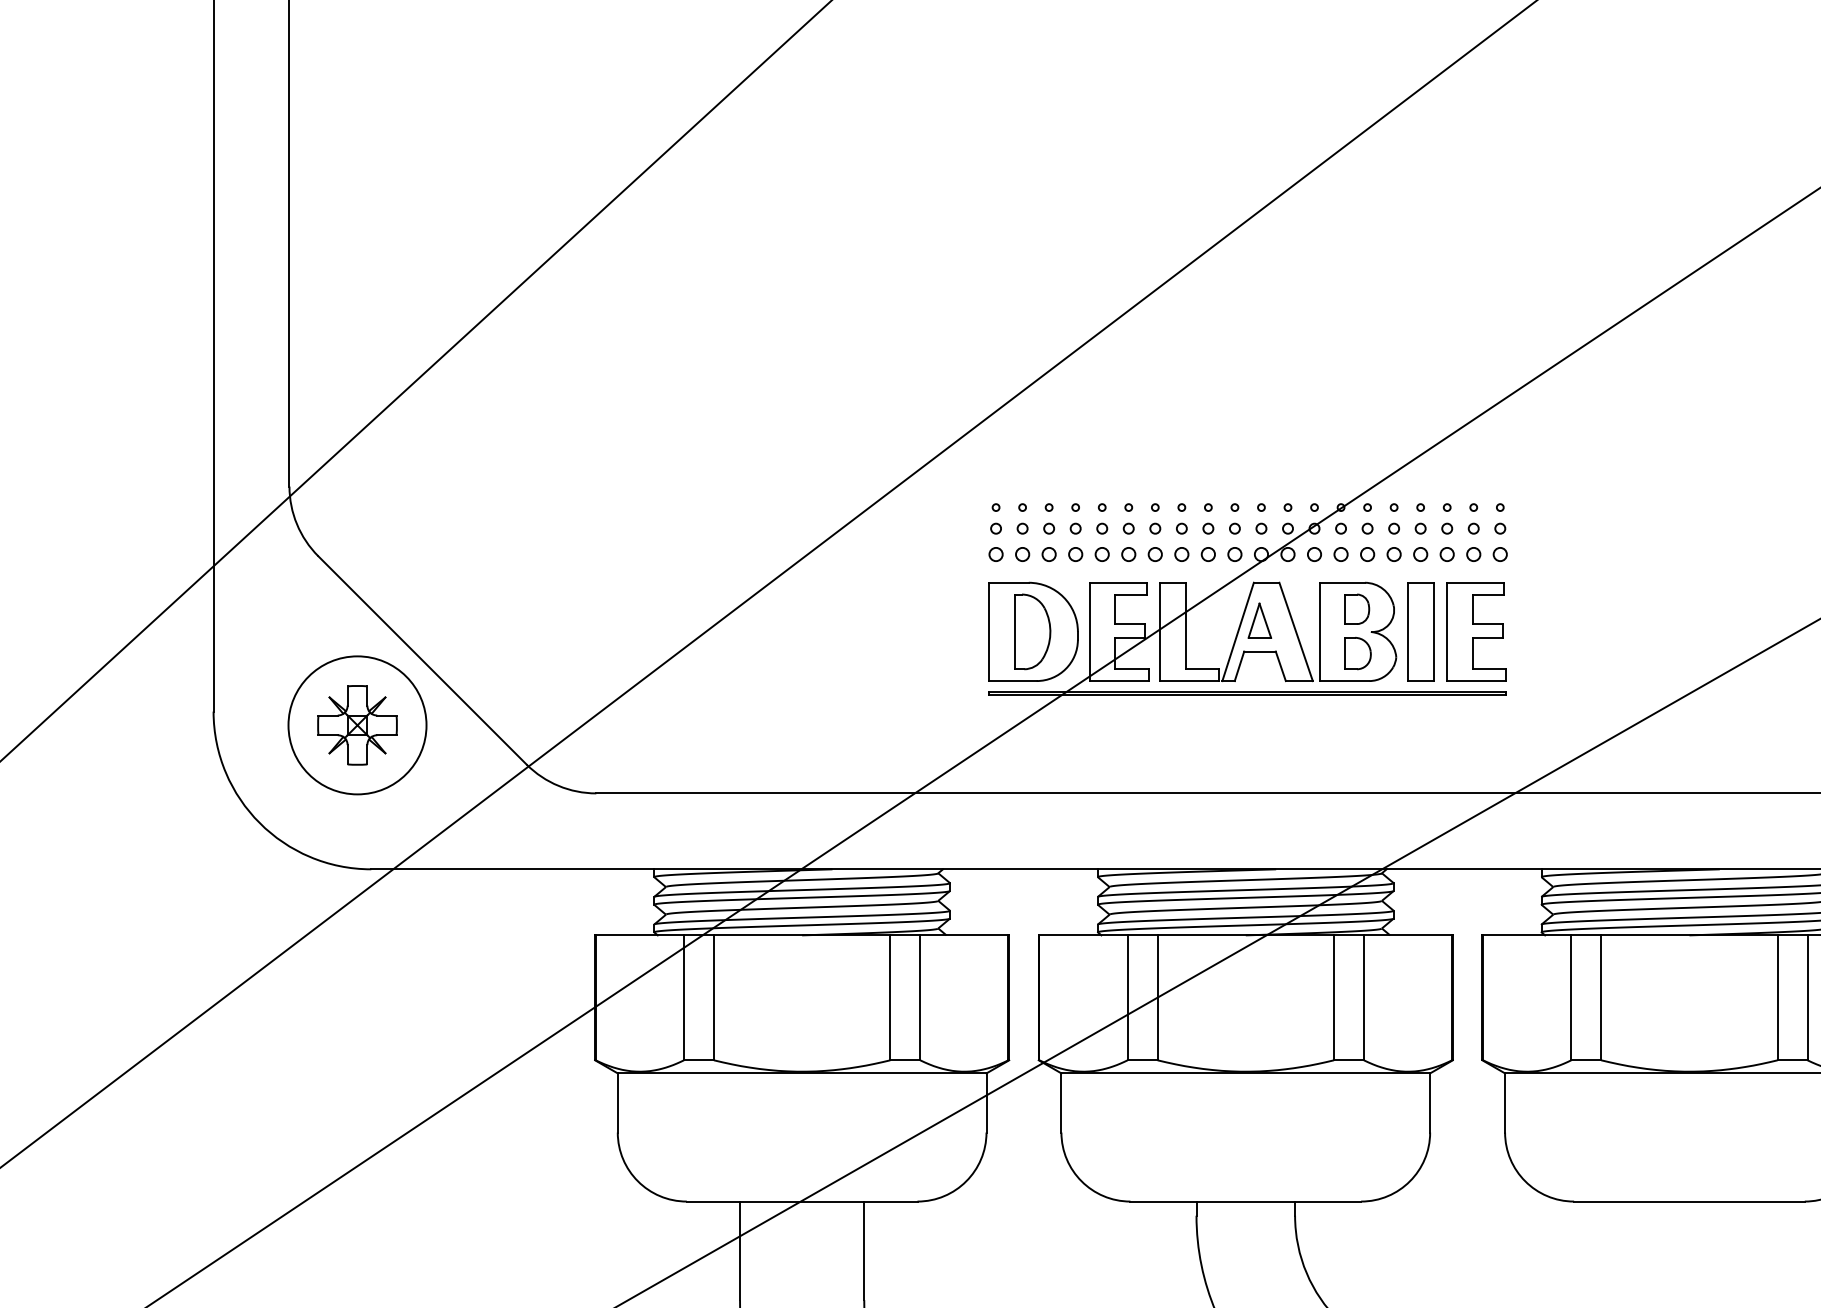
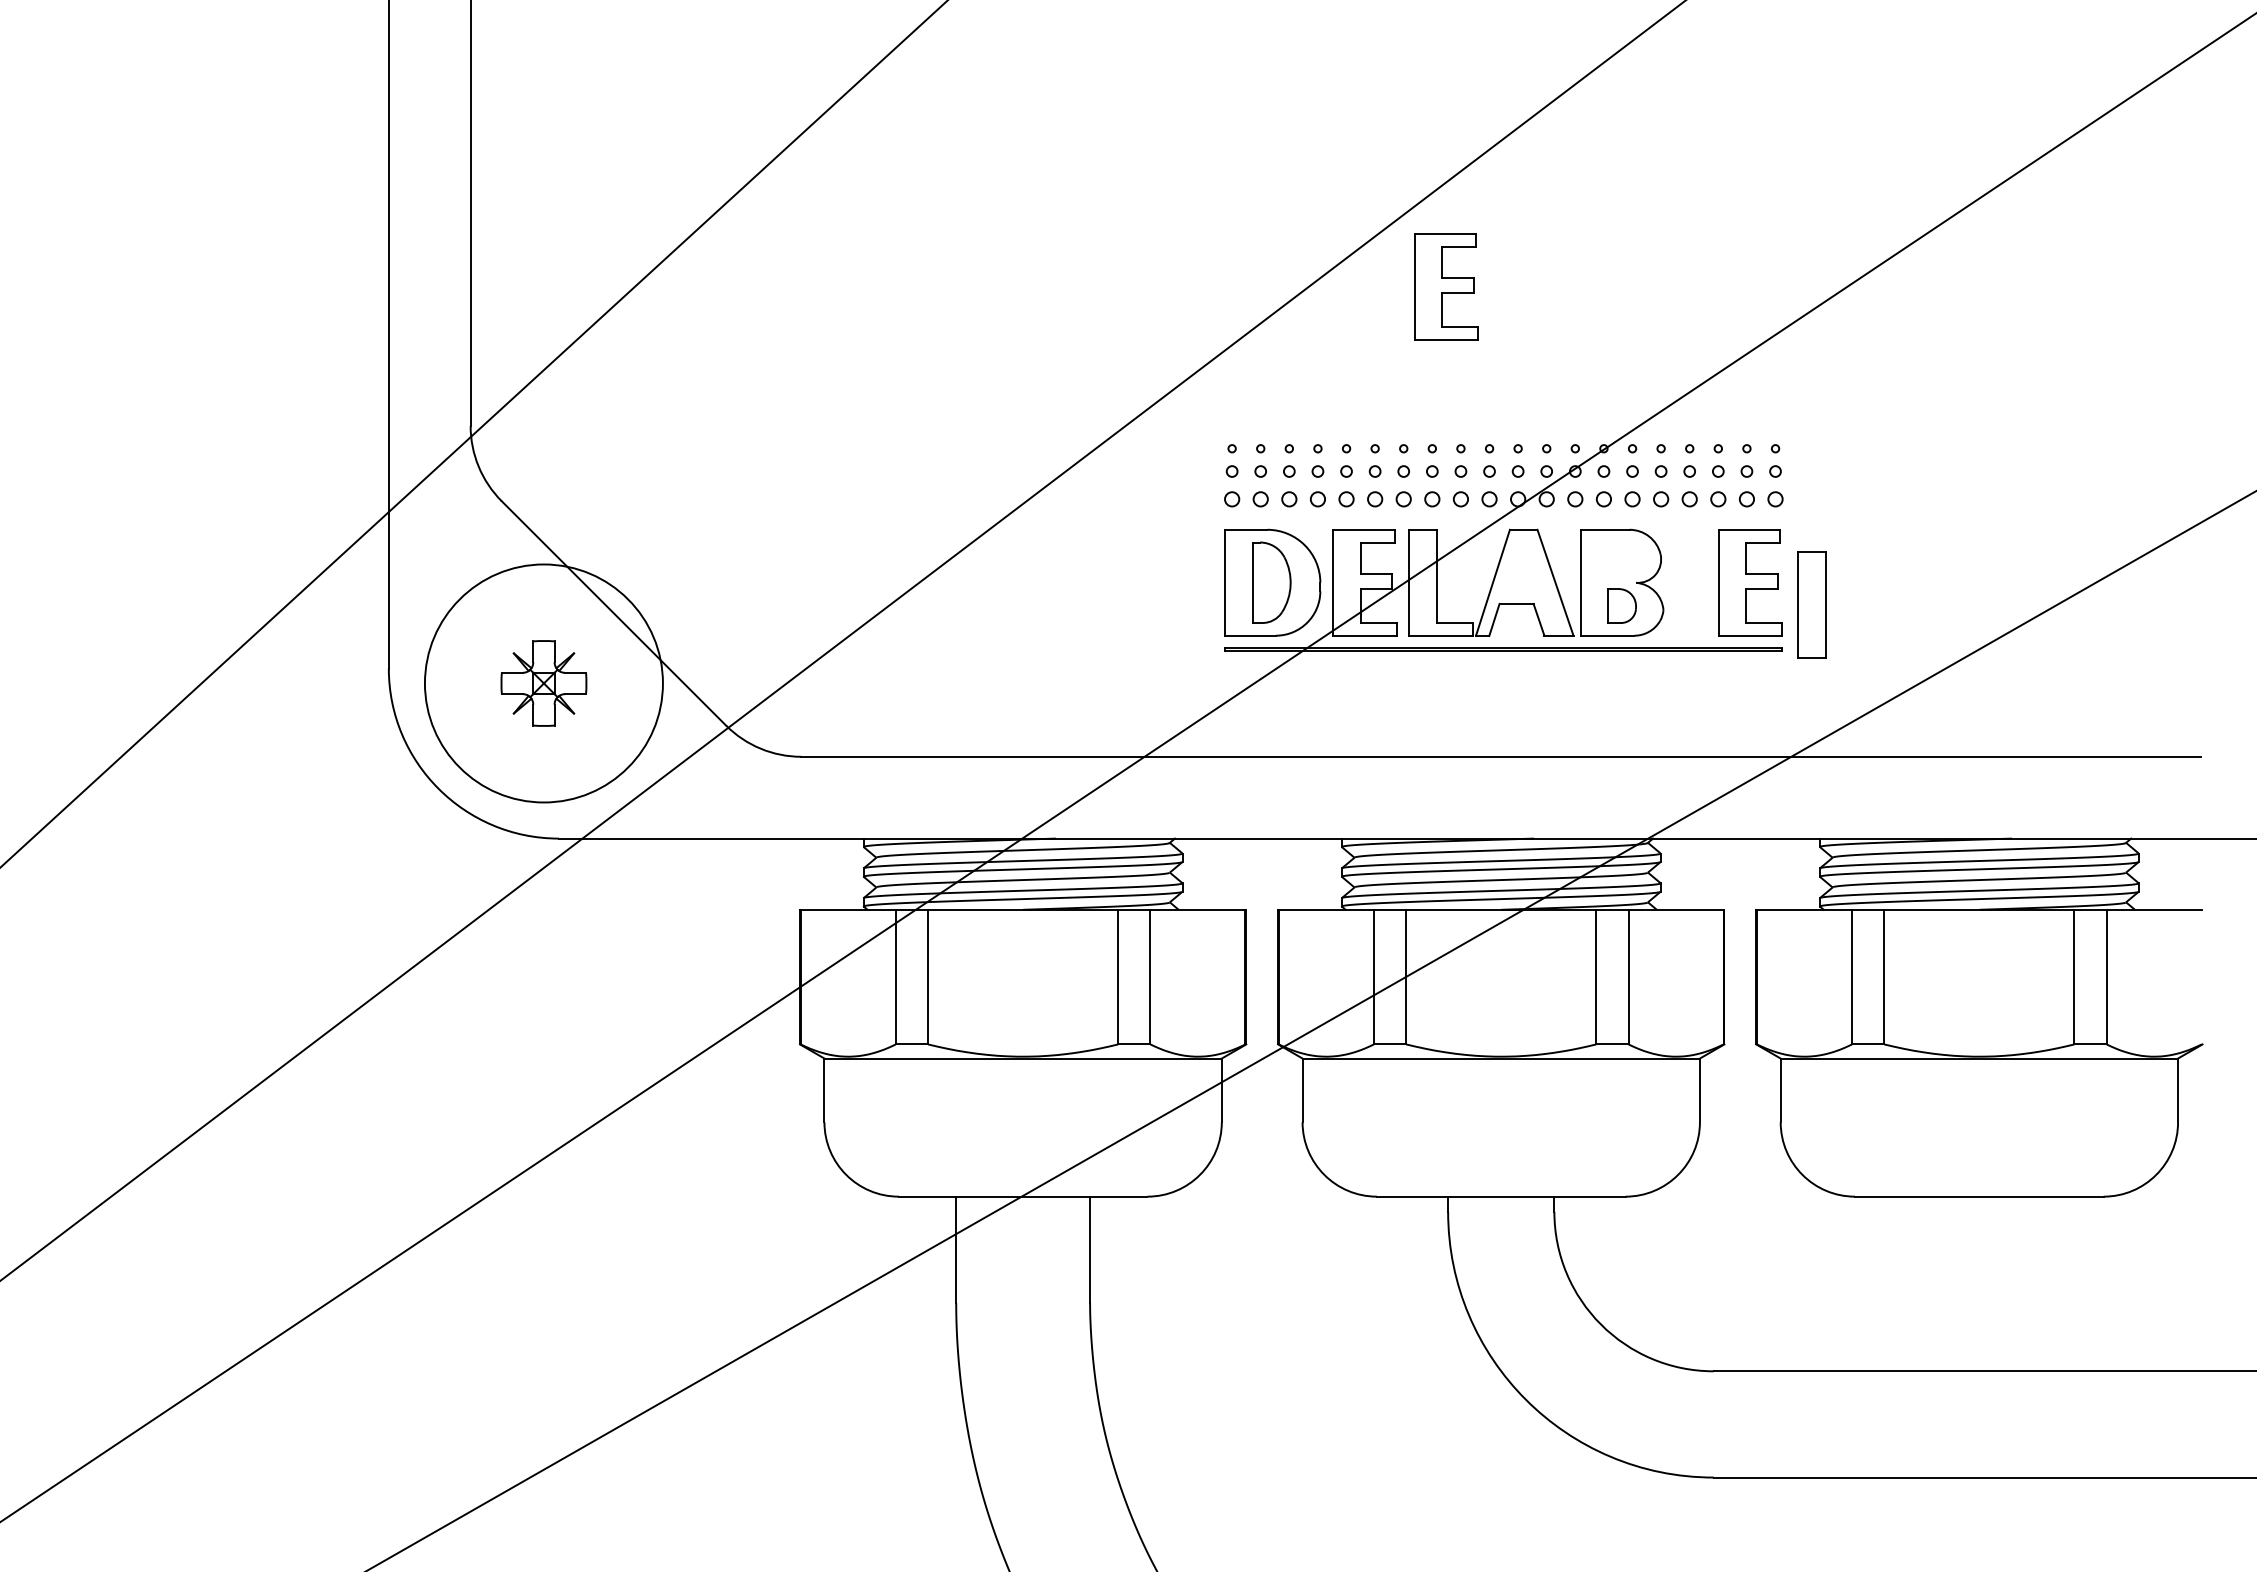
part: (1194, 357) -> (1446, 286), added
part: (1357, 609) -> (1621, 558), removed
part: (1259, 620) -> (1516, 570), removed
part: (1420, 631) -> (1811, 604), moved
circle: (357, 725) -> (543, 683), size x1.6

